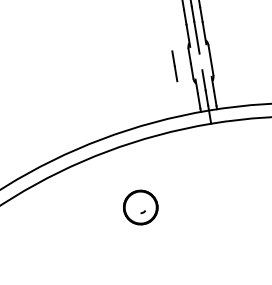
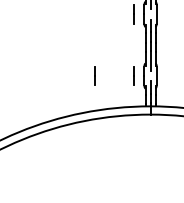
line: (111, 75) -> (94, 75), added
part: (141, 207) -> (99, 158), removed

